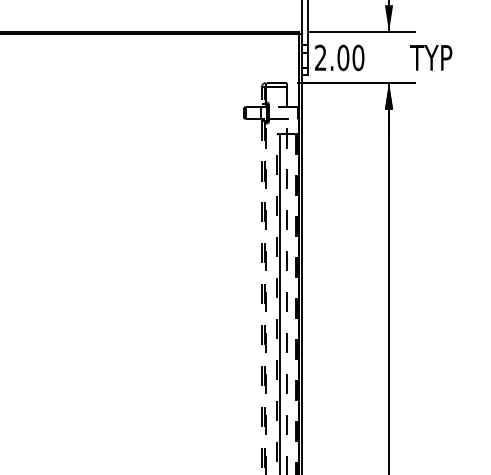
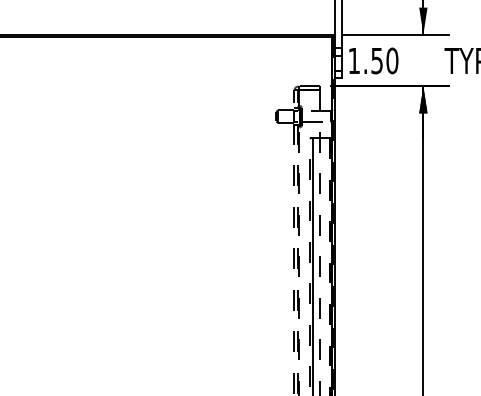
text: (332, 57) -> (366, 60), 2.00 -> 1.50

